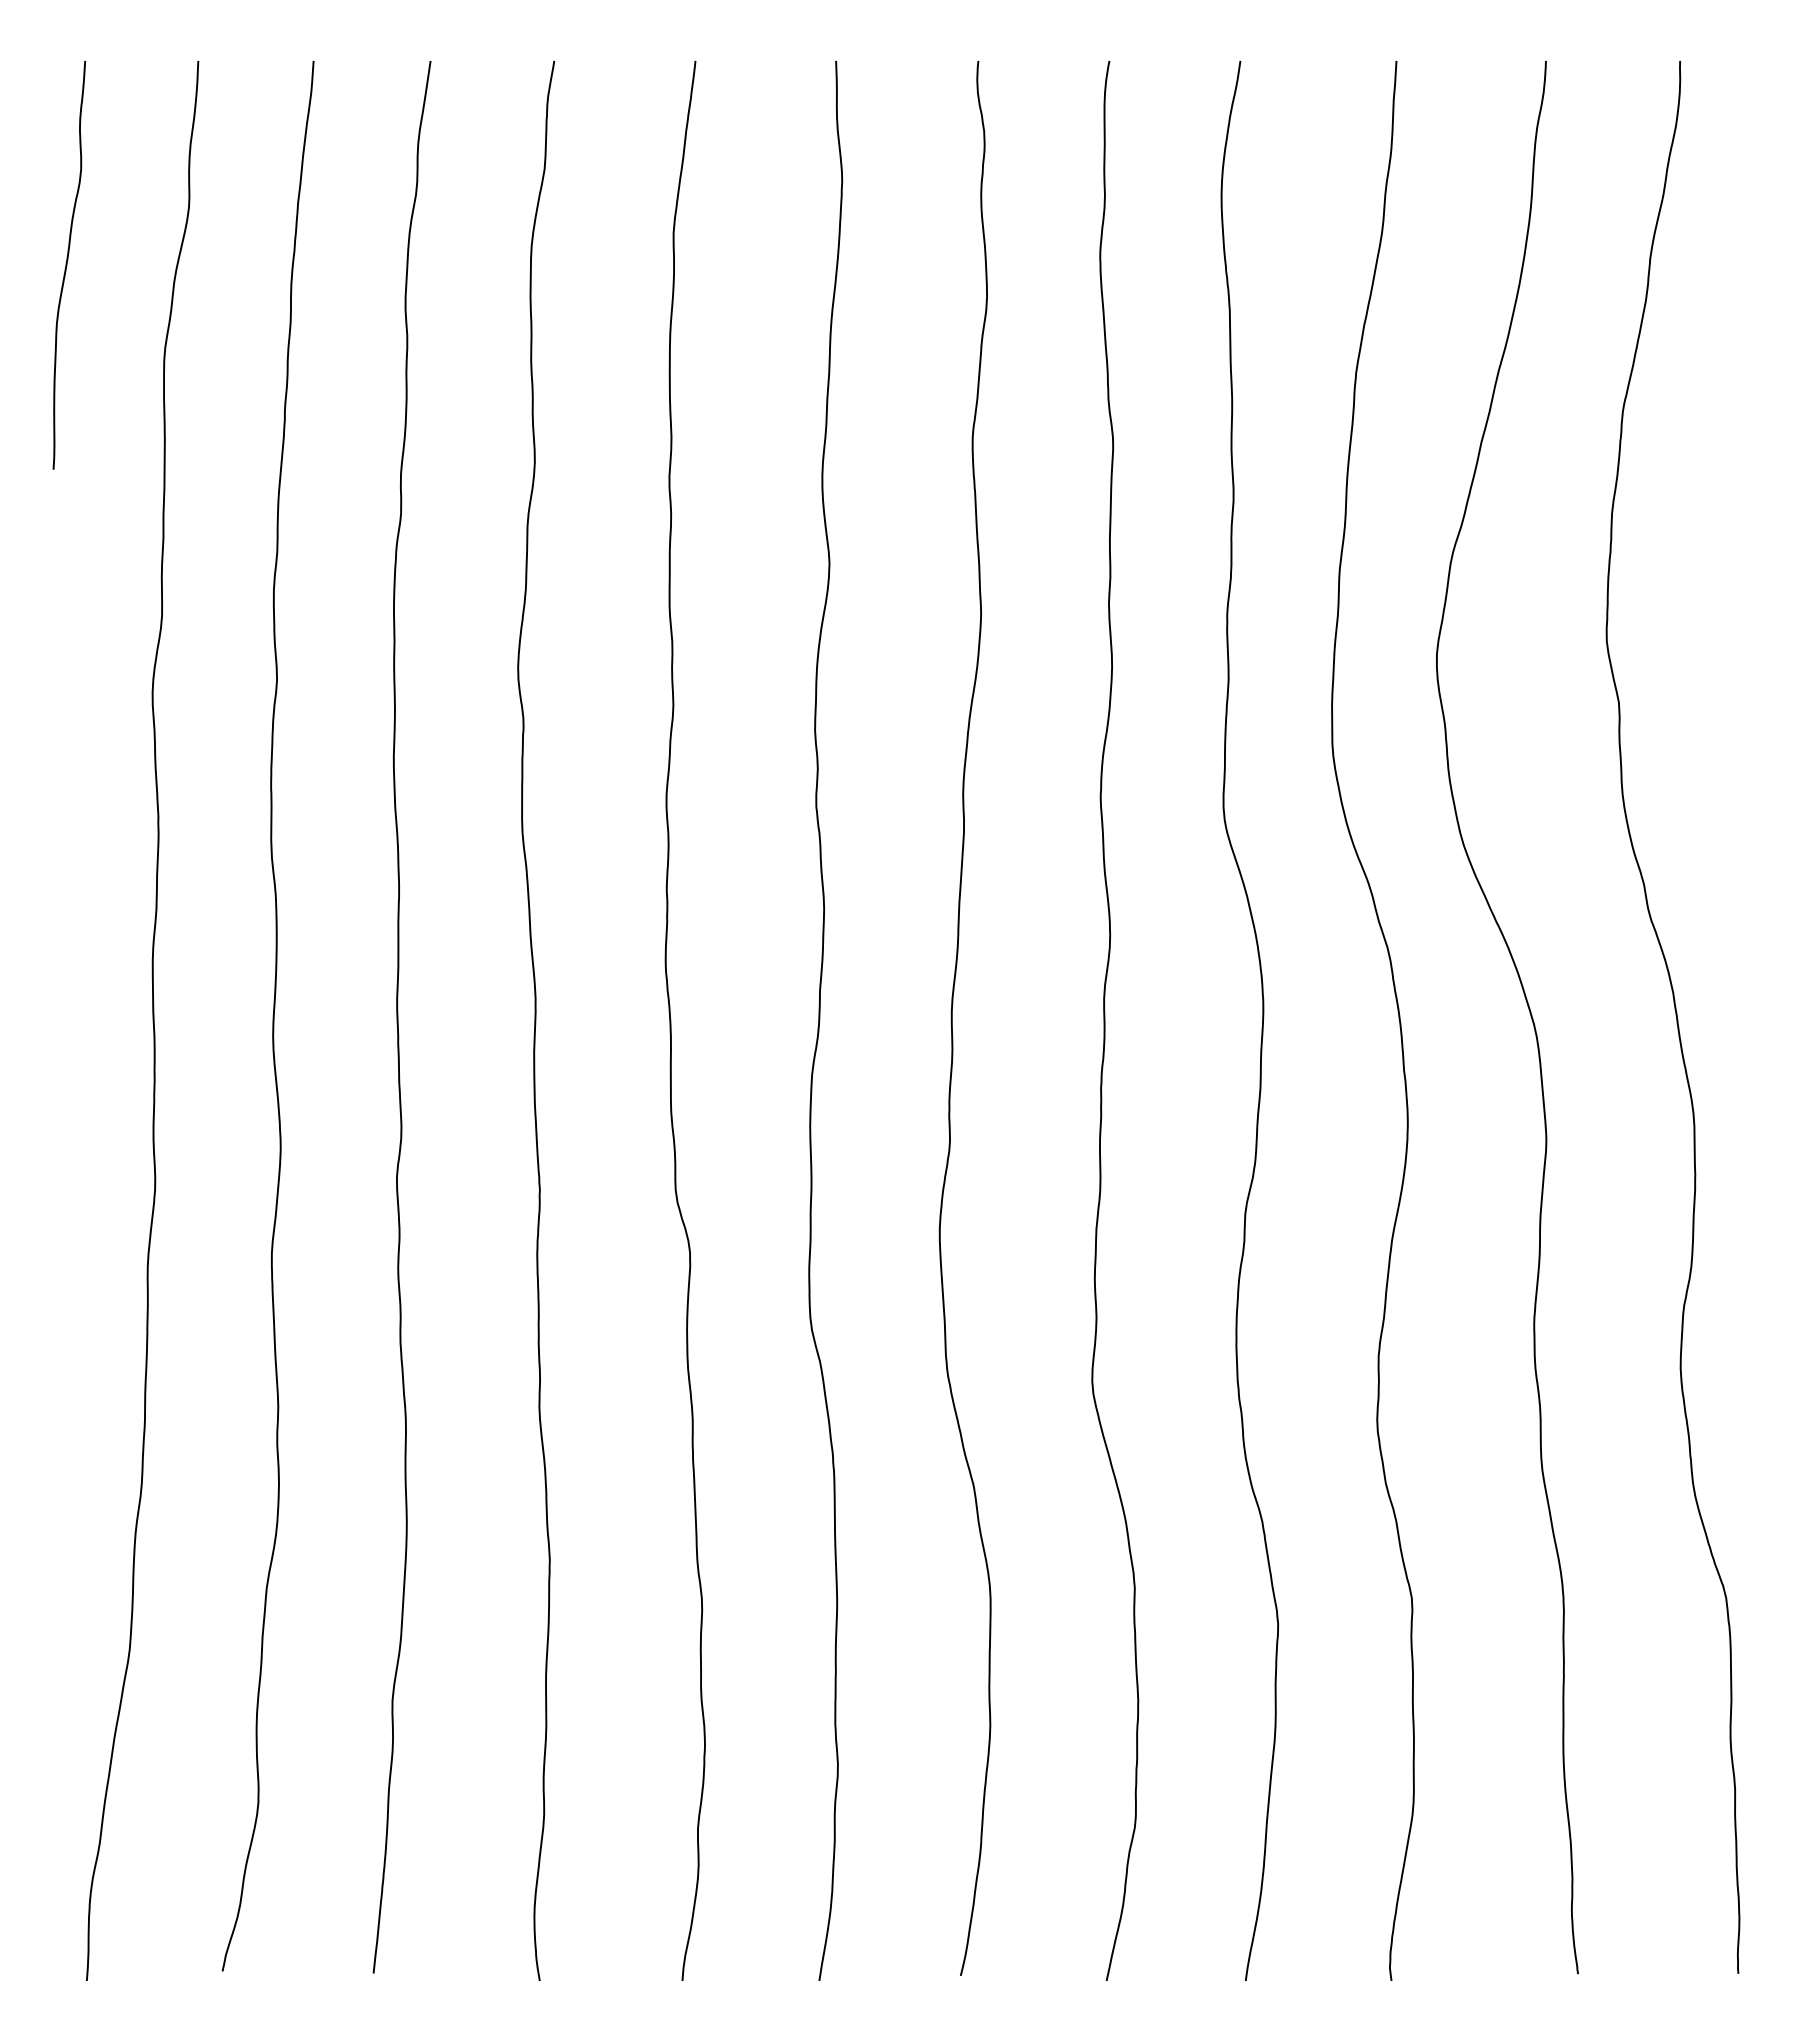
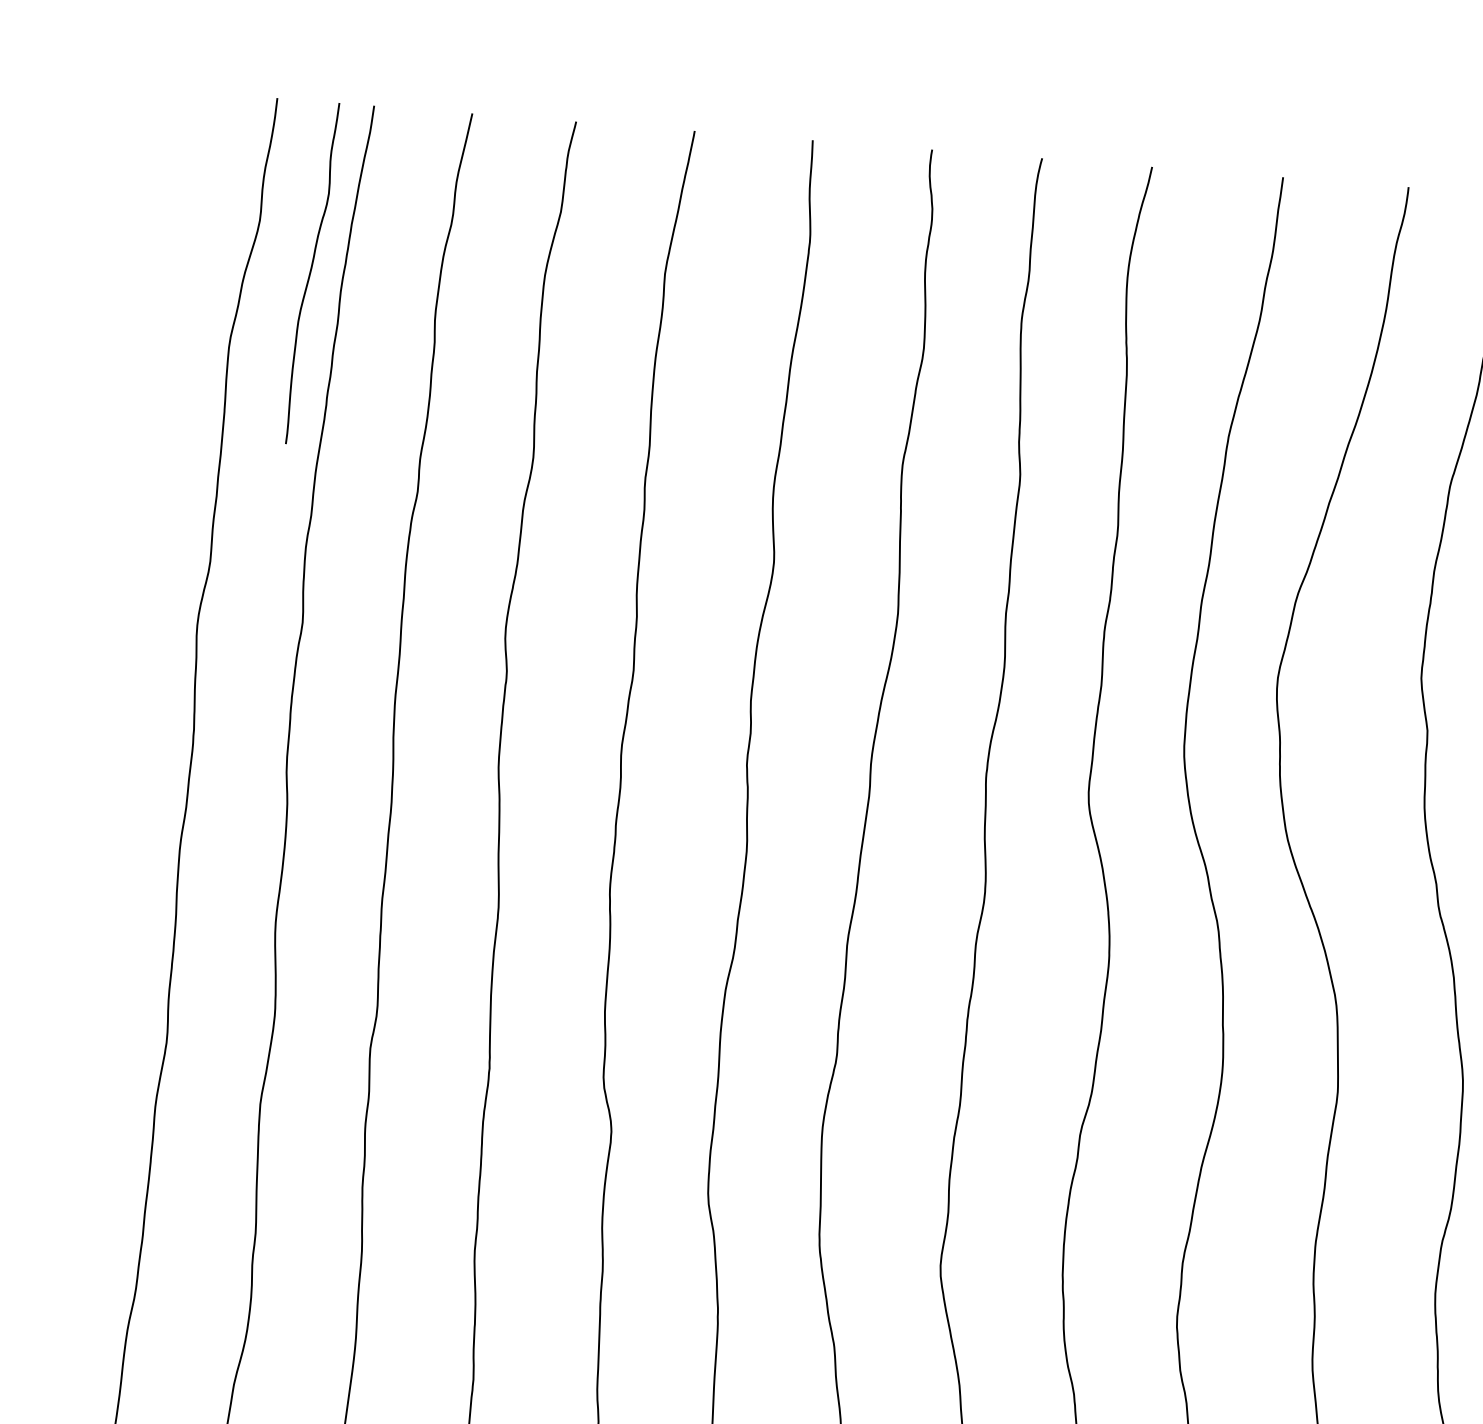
curve: (67, 265) -> (311, 273), moved

